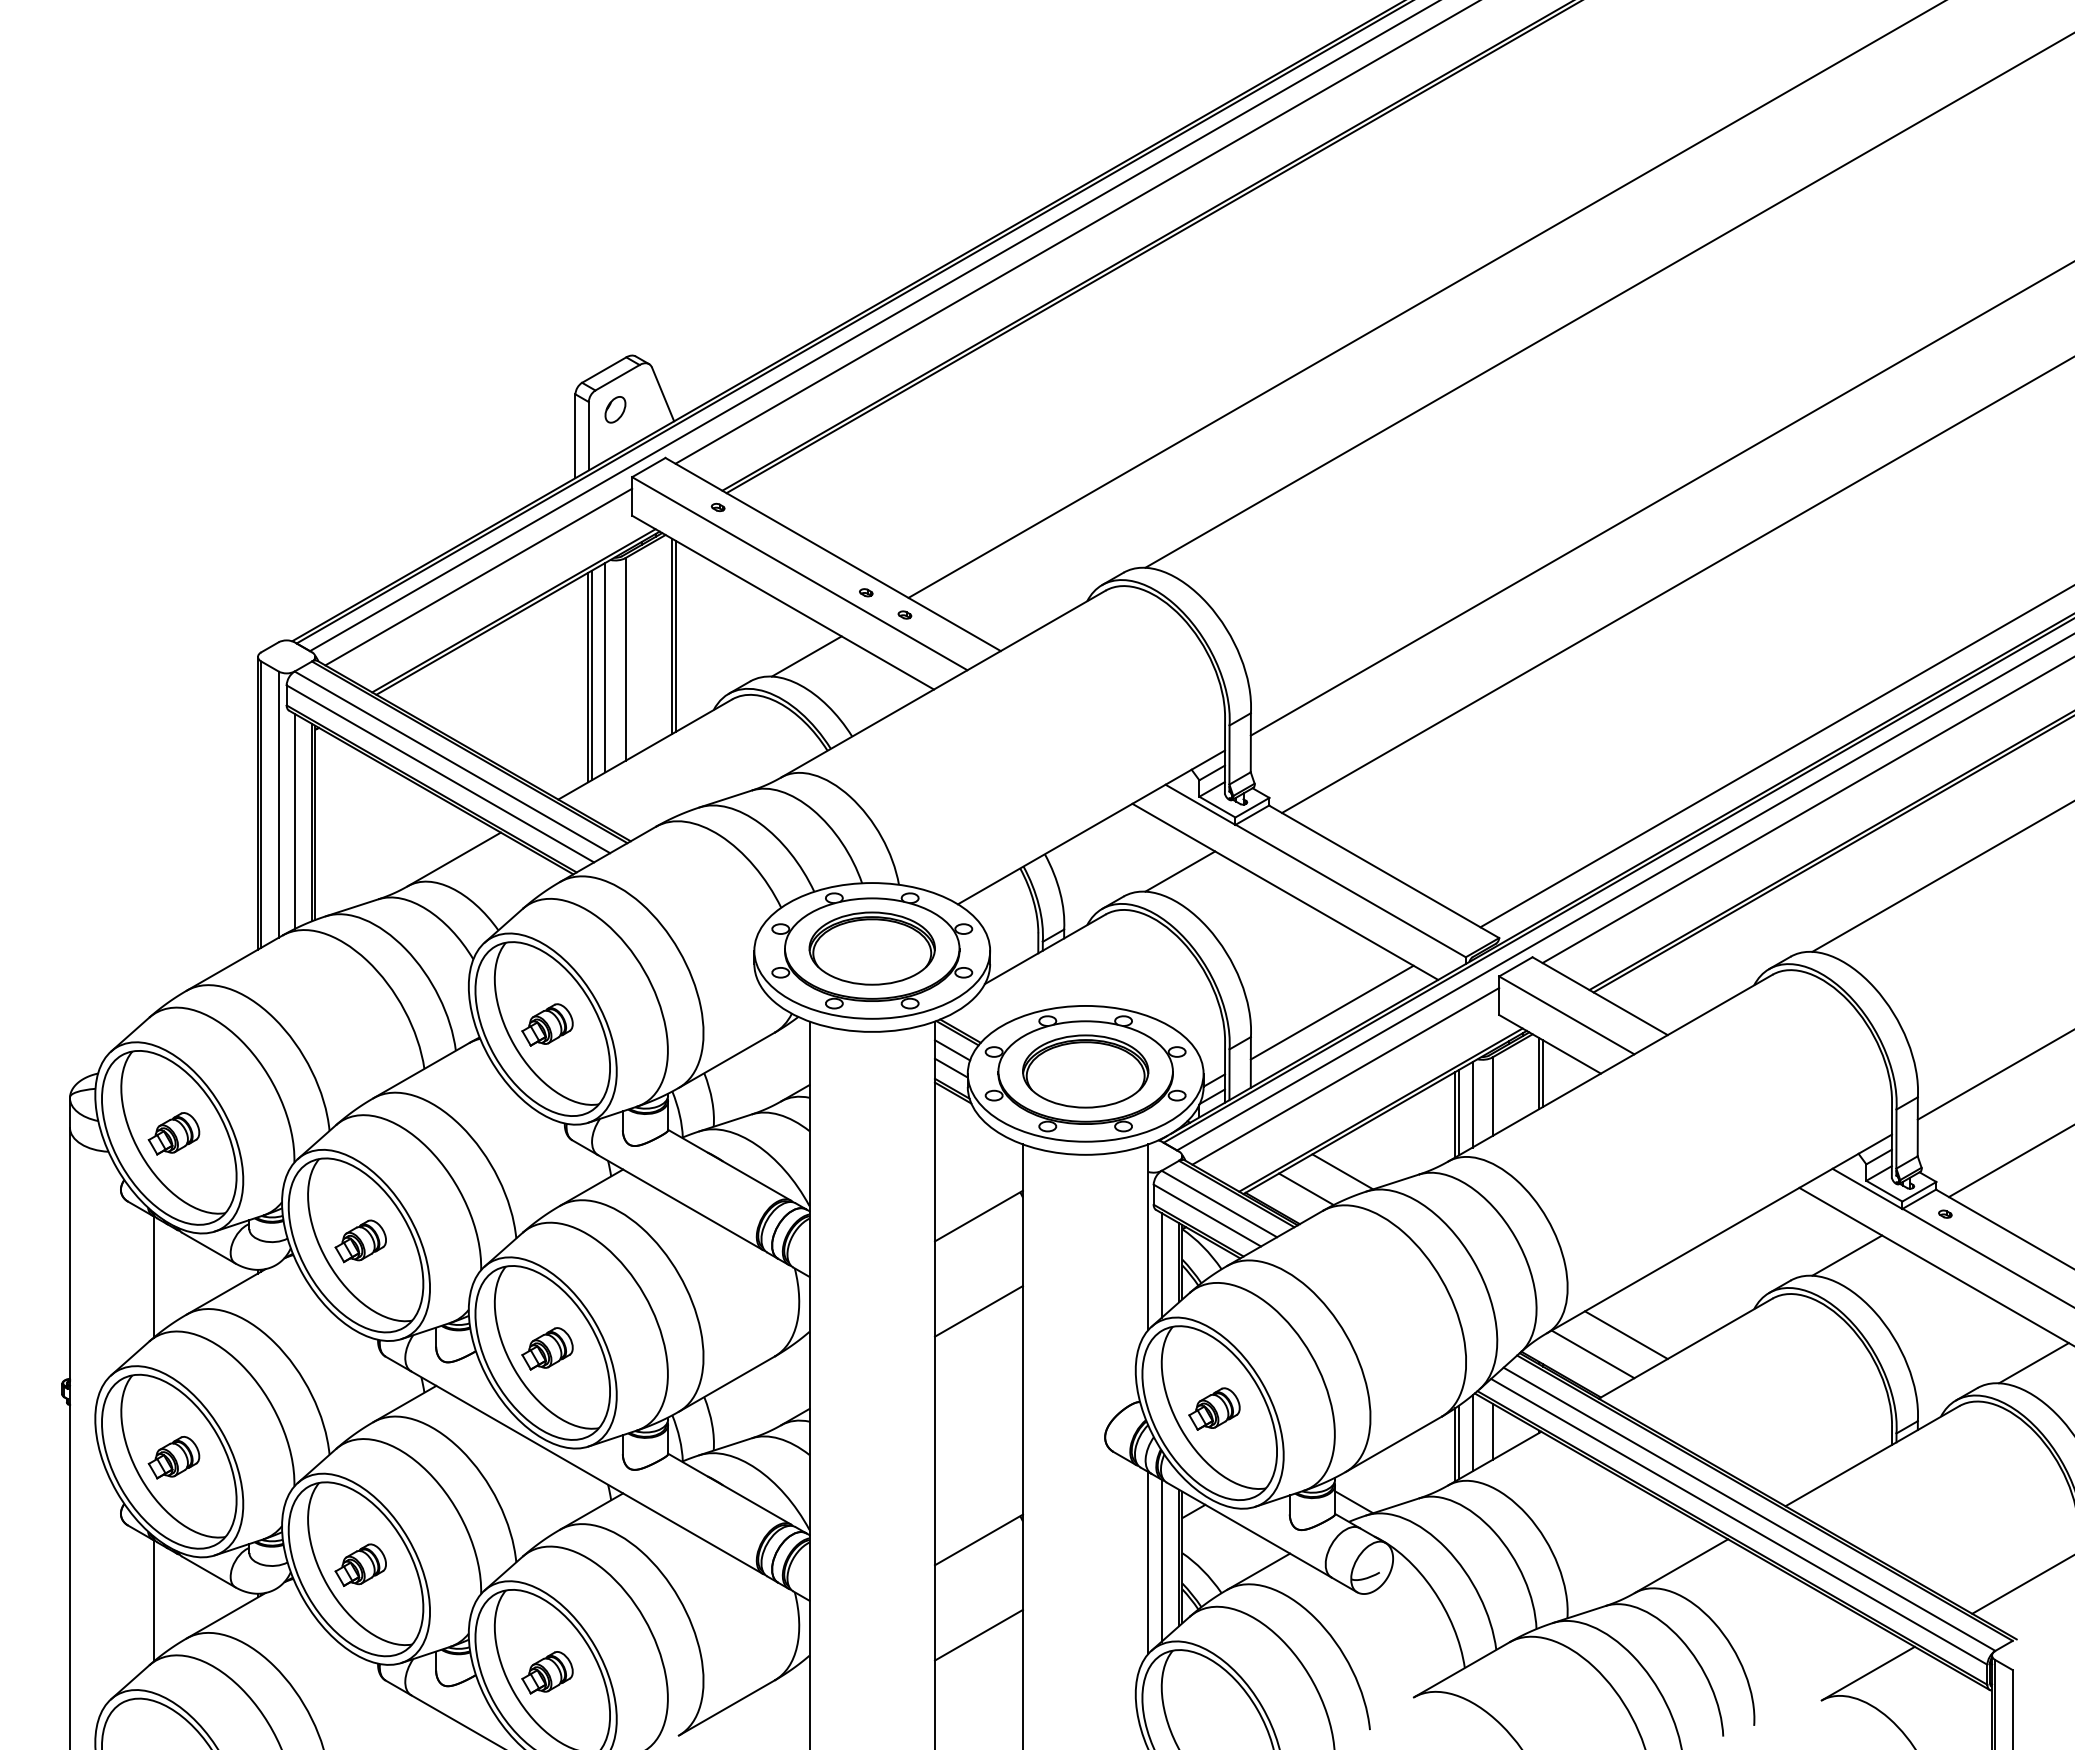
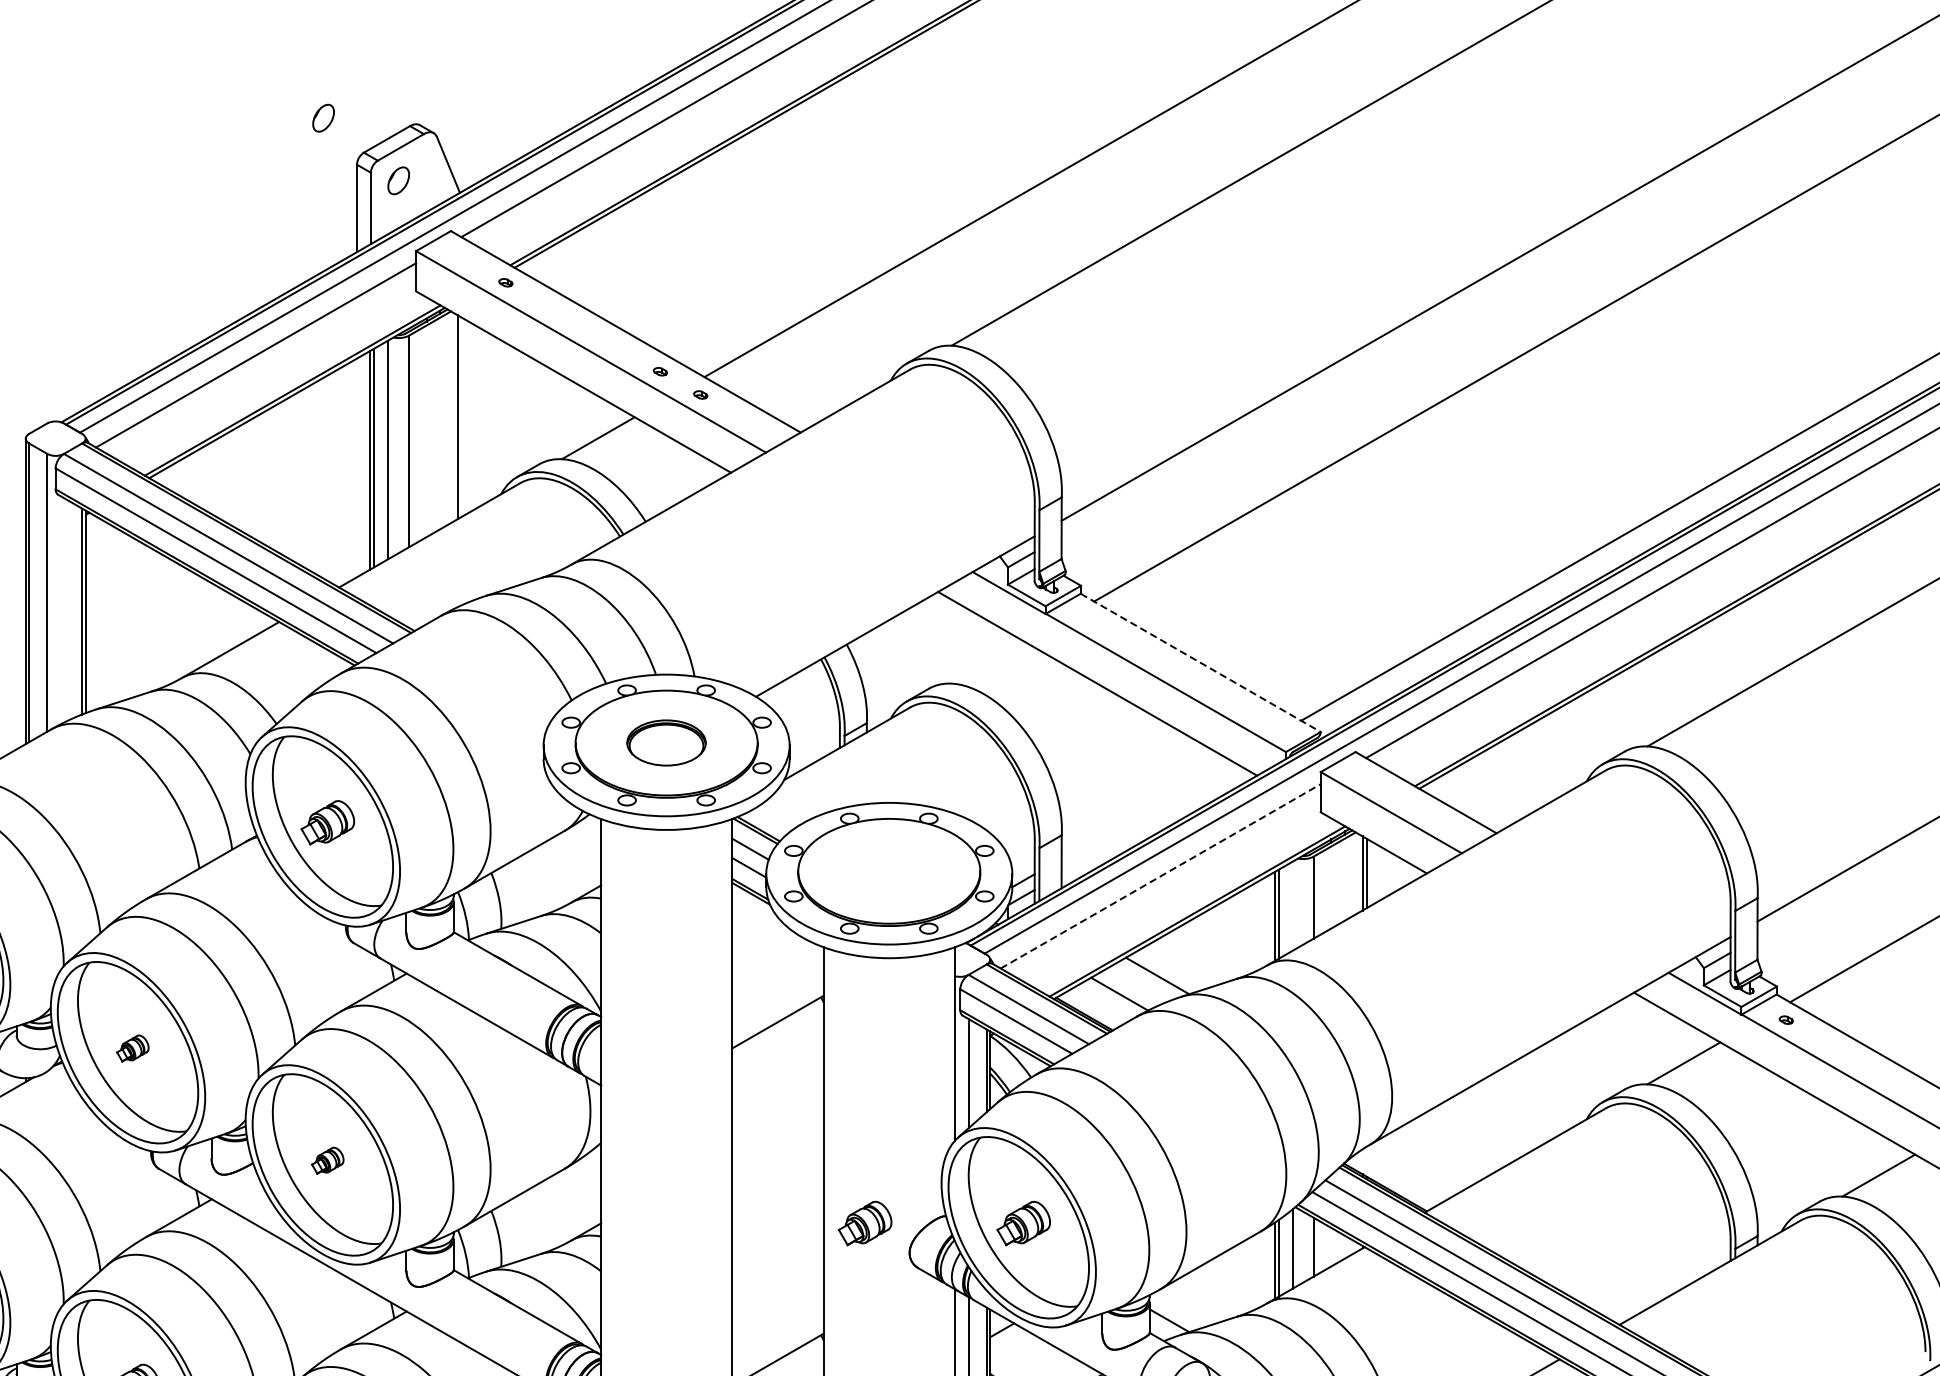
part: (543, 349) -> (323, 117), added
line: (676, 636) -> (462, 417), removed
line: (294, 821) -> (63, 610), removed
line: (1180, 871) -> (988, 662), removed
line: (1384, 871) -> (1201, 662), solid -> dashed
part: (871, 948) -> (665, 742), size x0.6
line: (1331, 1012) -> (1145, 809), removed
part: (1085, 1071) -> (889, 871), removed
line: (1346, 1076) -> (1161, 876), solid -> dashed
line: (1472, 1104) -> (1292, 905), removed
part: (360, 1241) -> (132, 1048), size x0.6
line: (978, 1311) -> (777, 1121), removed
line: (1626, 1335) -> (1453, 1146), removed
part: (547, 1348) -> (327, 1160), size x0.6
line: (1592, 1354) -> (1418, 1166), removed
part: (1062, 1408) -> (865, 1222), added

